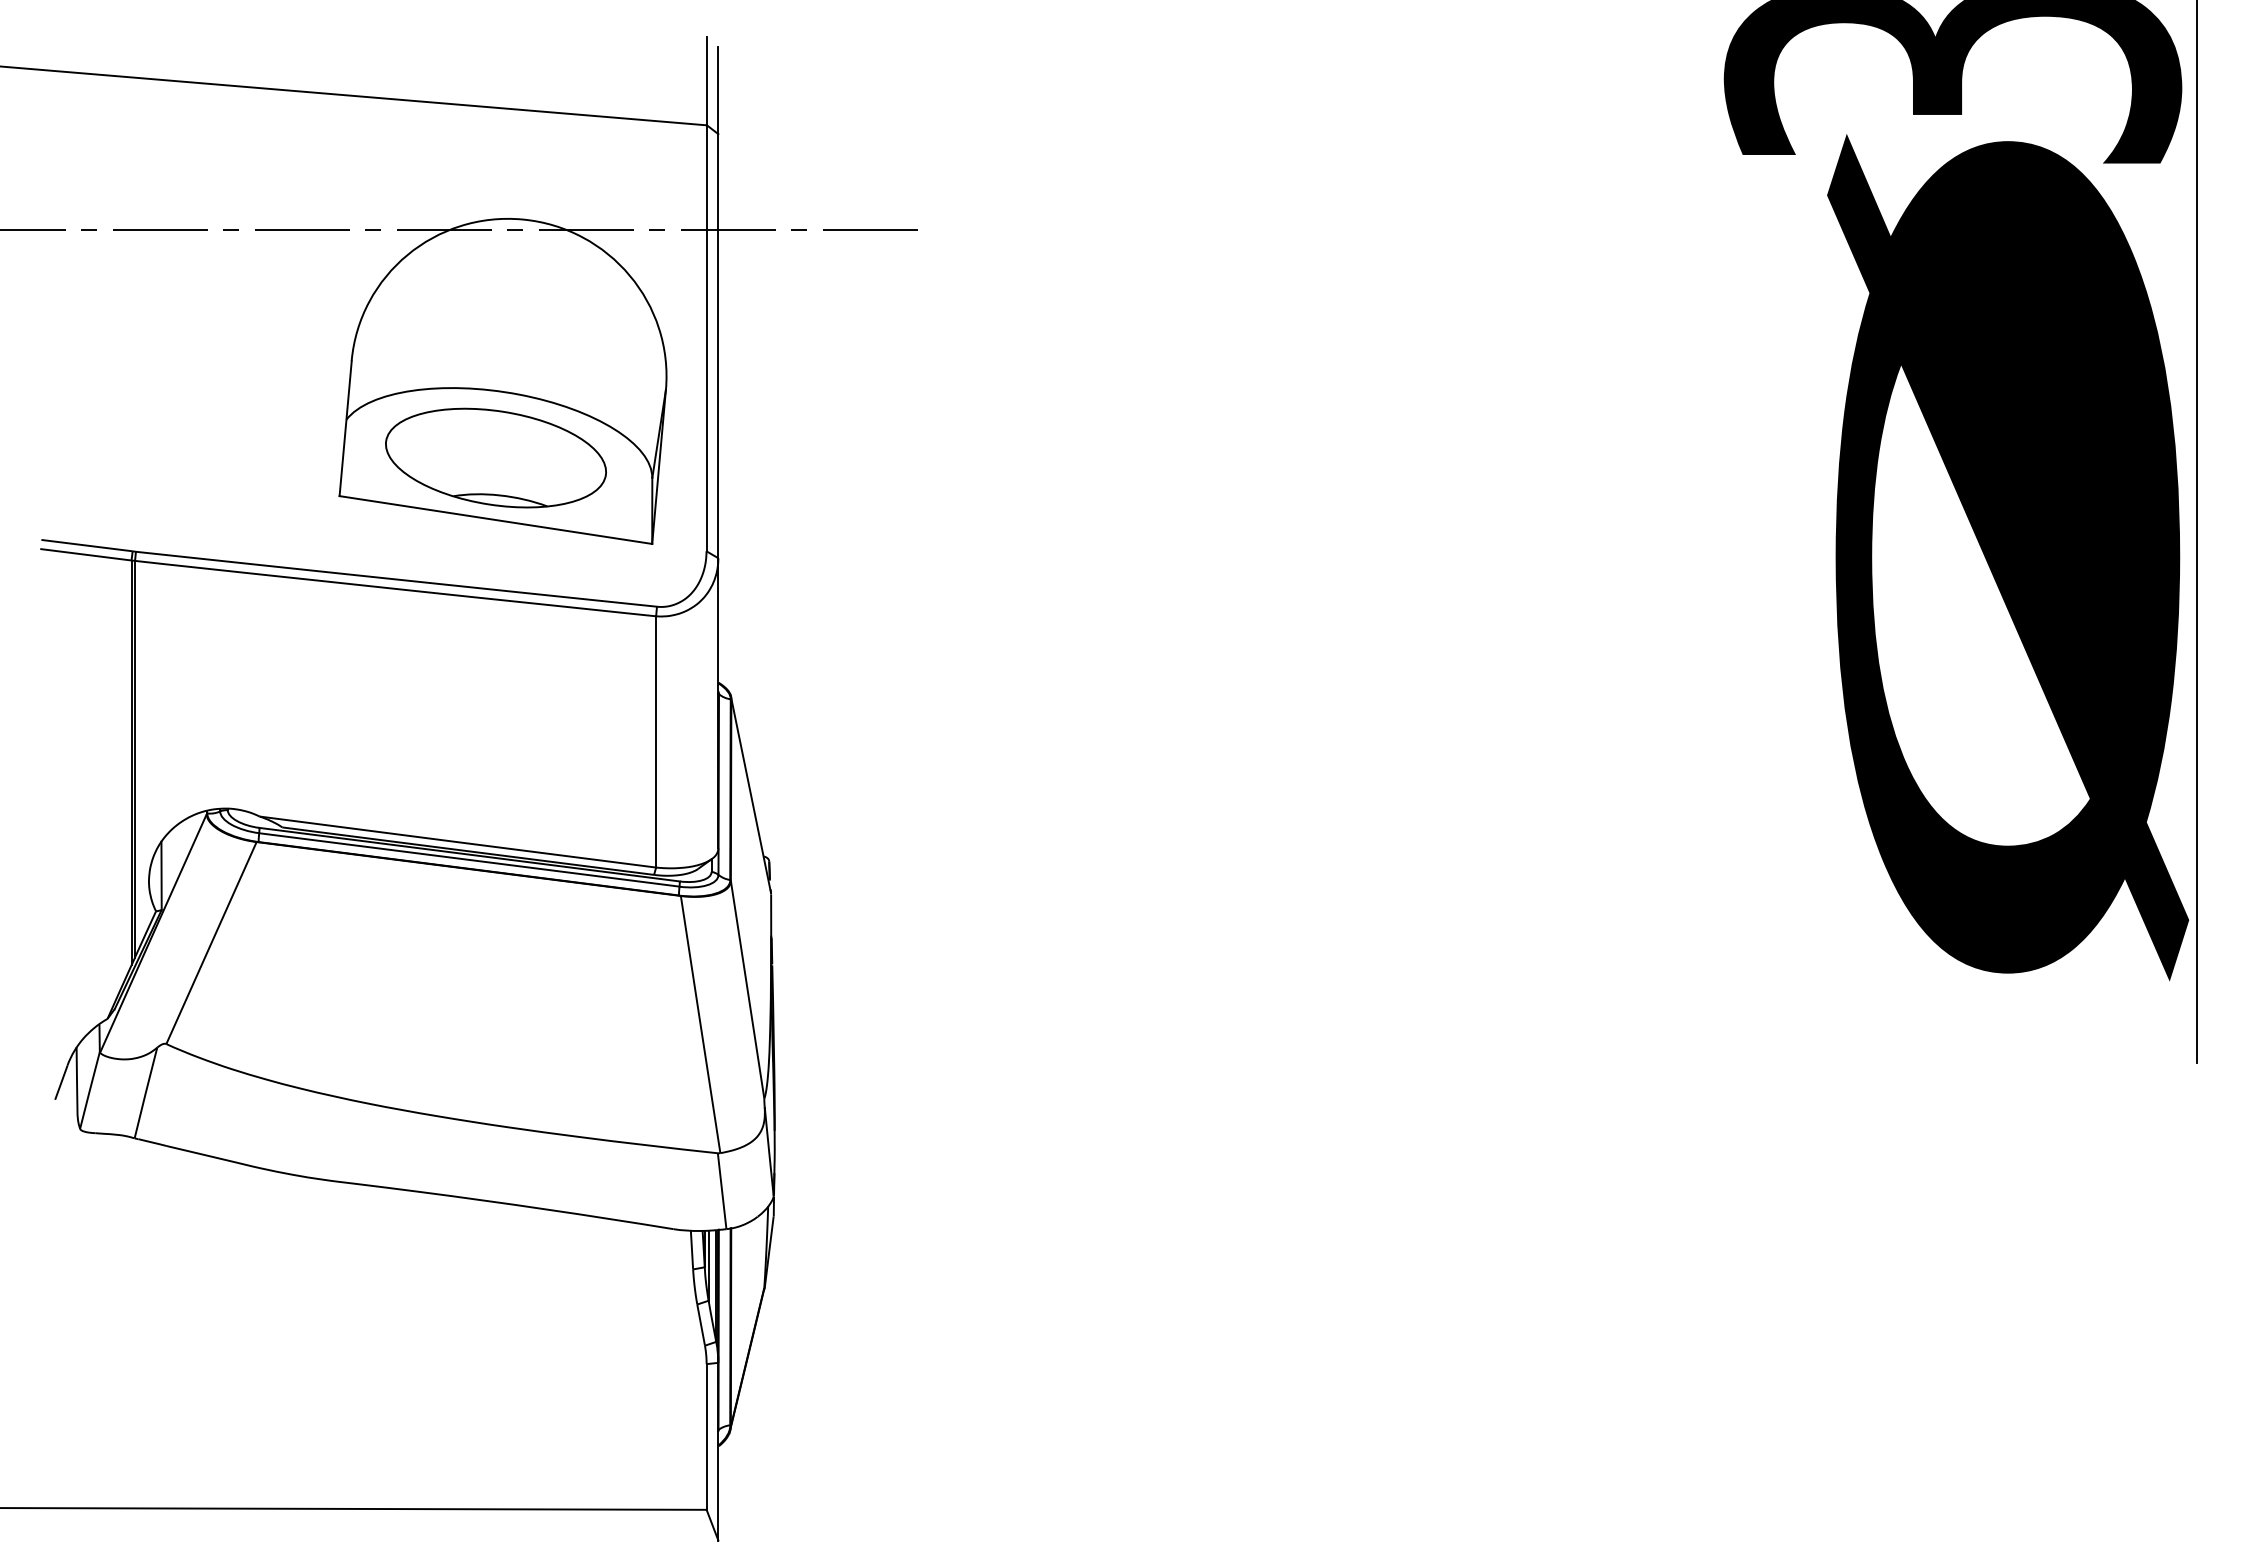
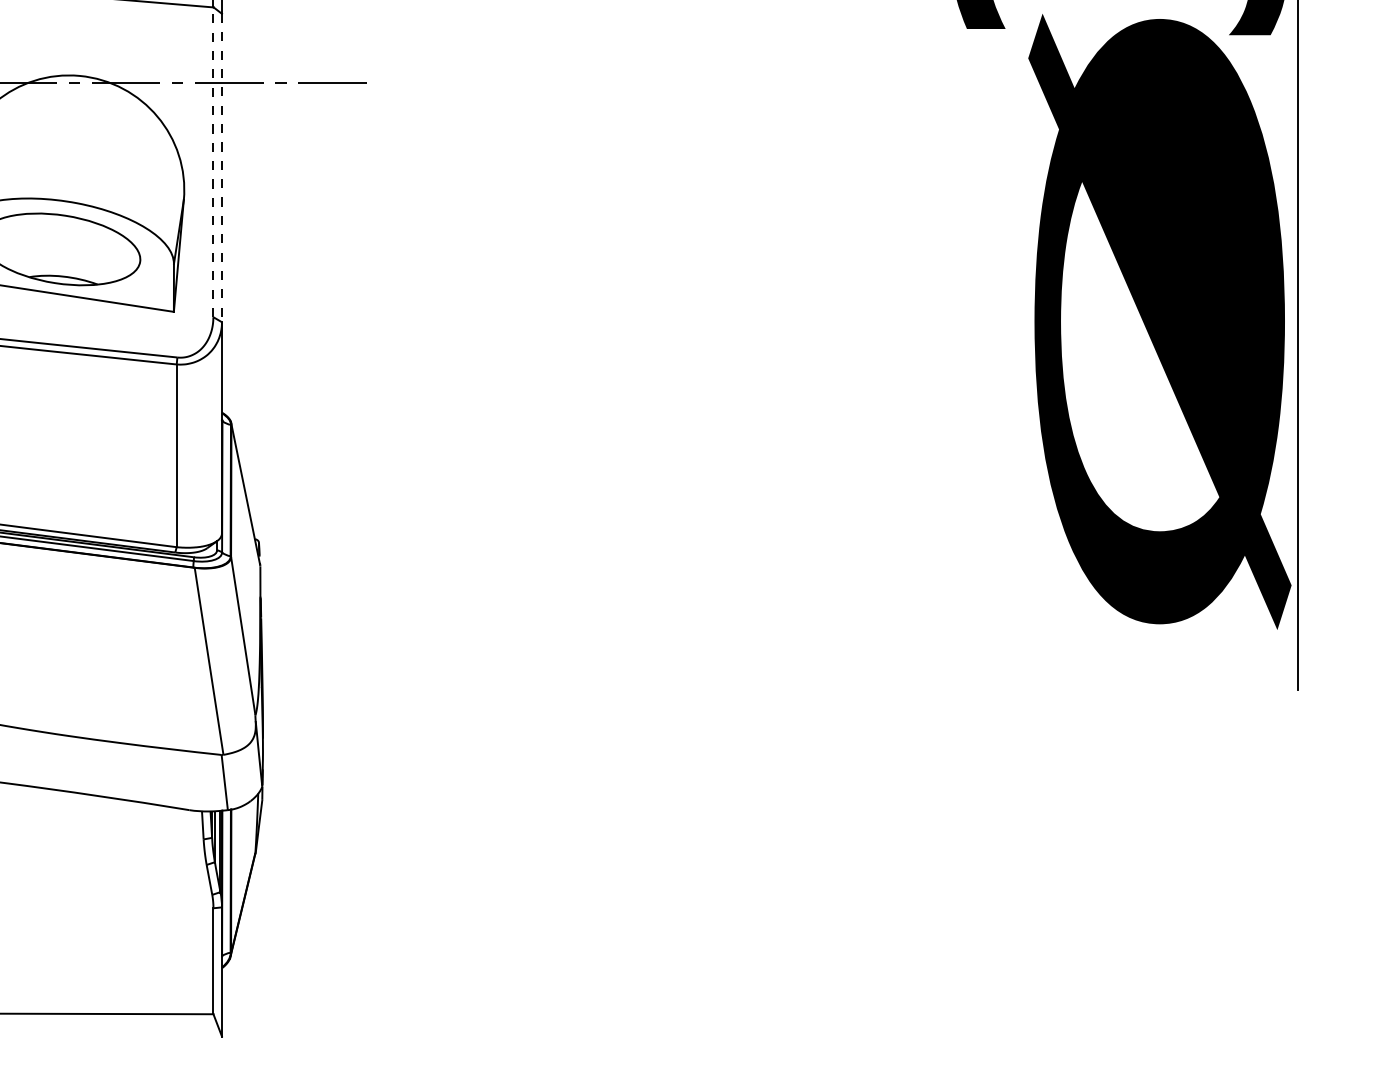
line: (706, 338) -> (213, 162), solid -> dashed
line: (718, 346) -> (222, 168), solid -> dashed

